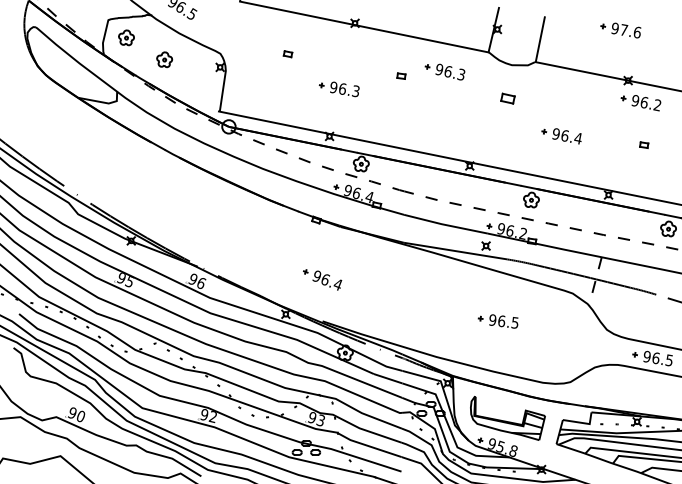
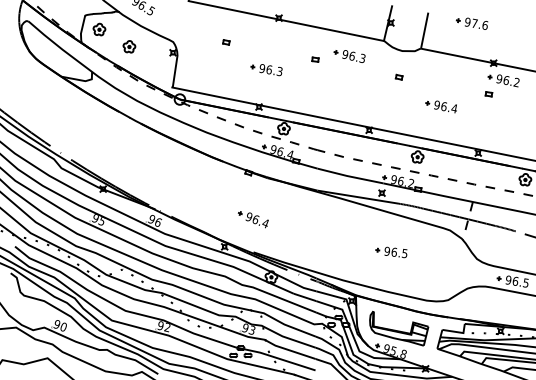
part: (620, 30) -> (471, 23), moved
part: (507, 98) -> (398, 77), size x0.62
part: (644, 144) -> (489, 93), moved

